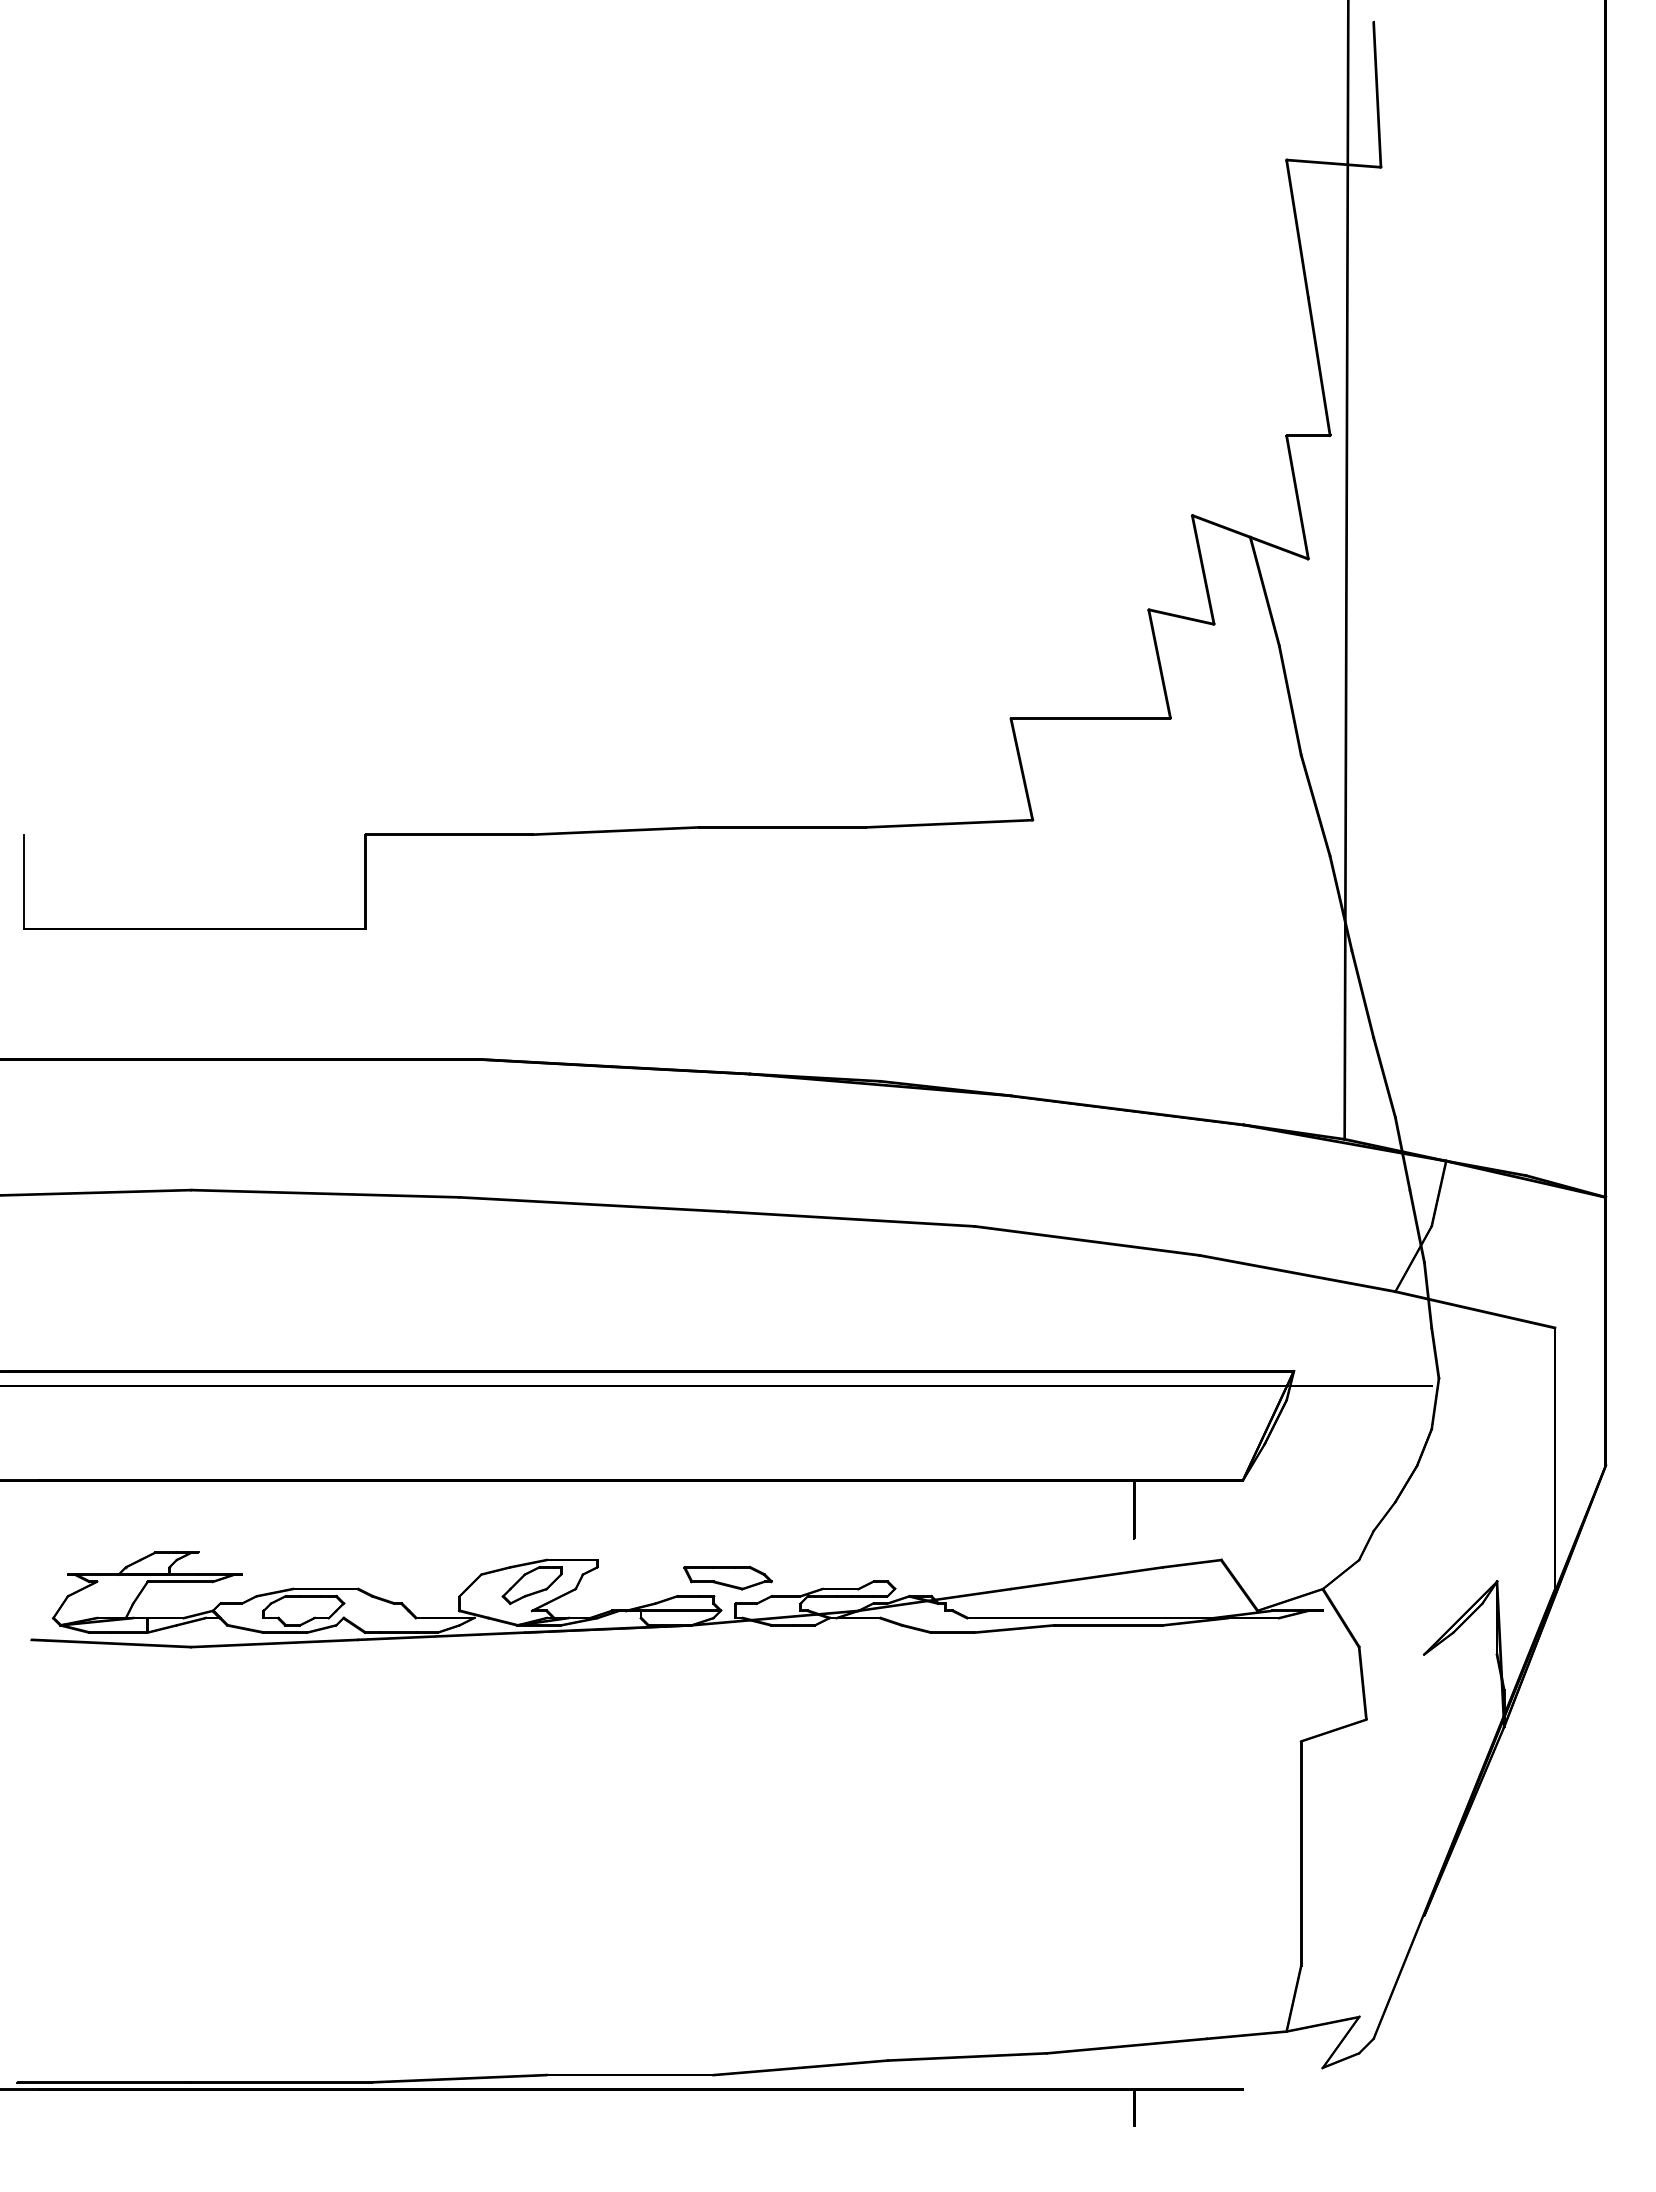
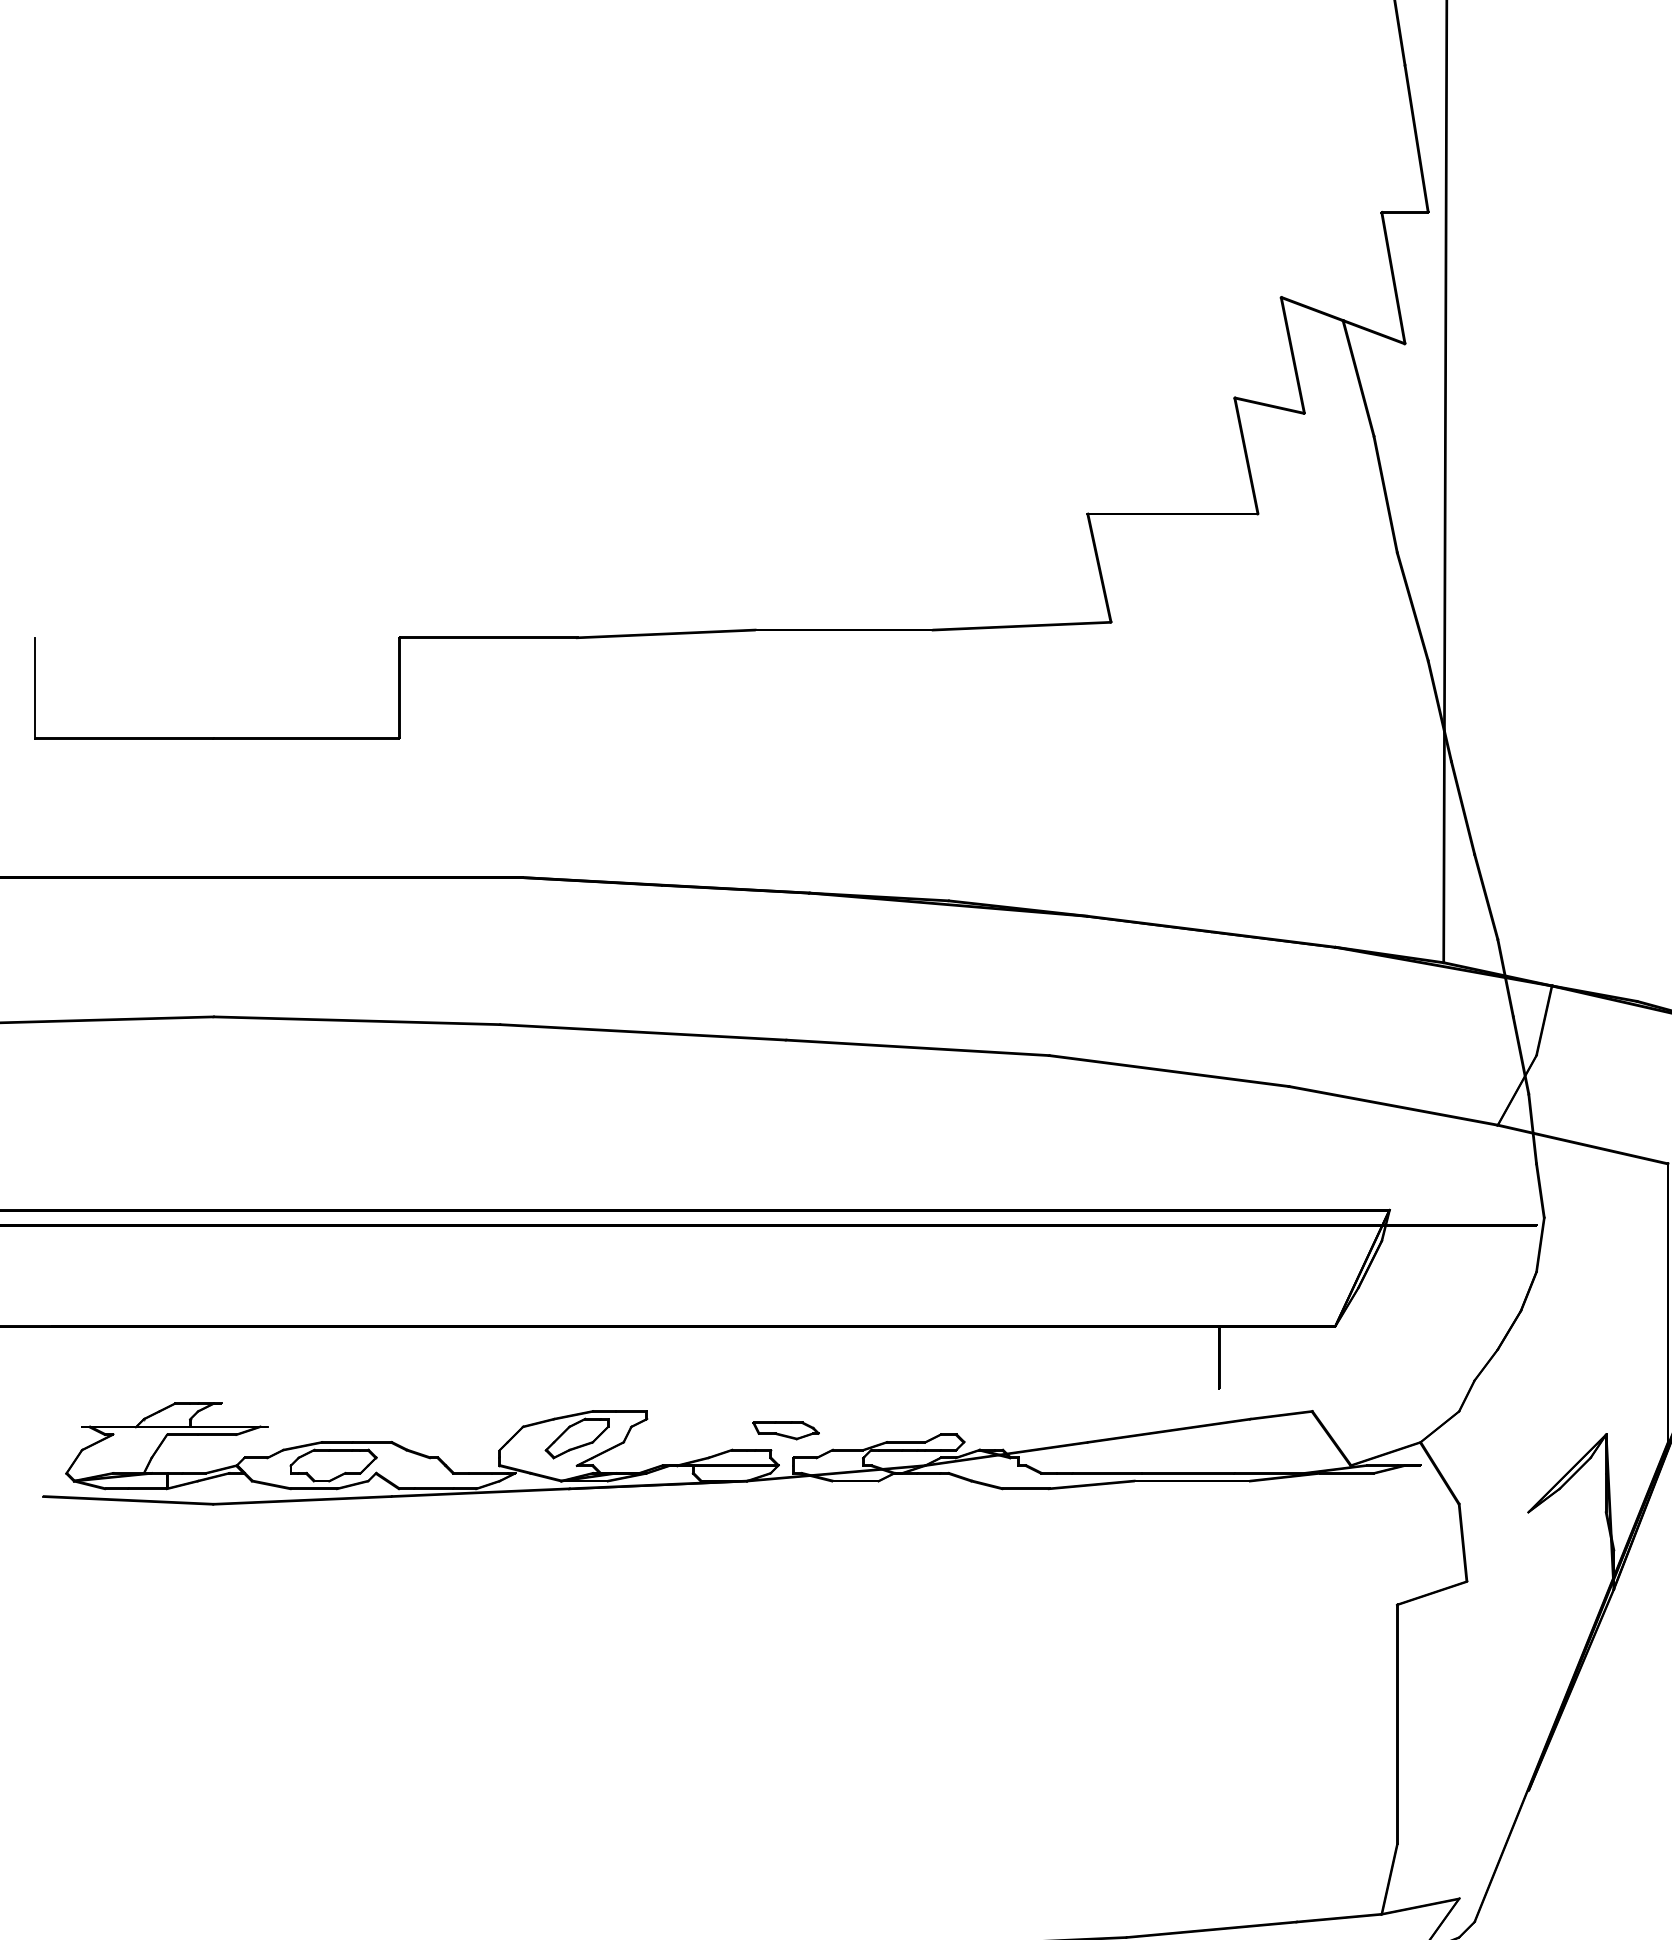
part: (727, 1578) -> (785, 1431), size x0.7

